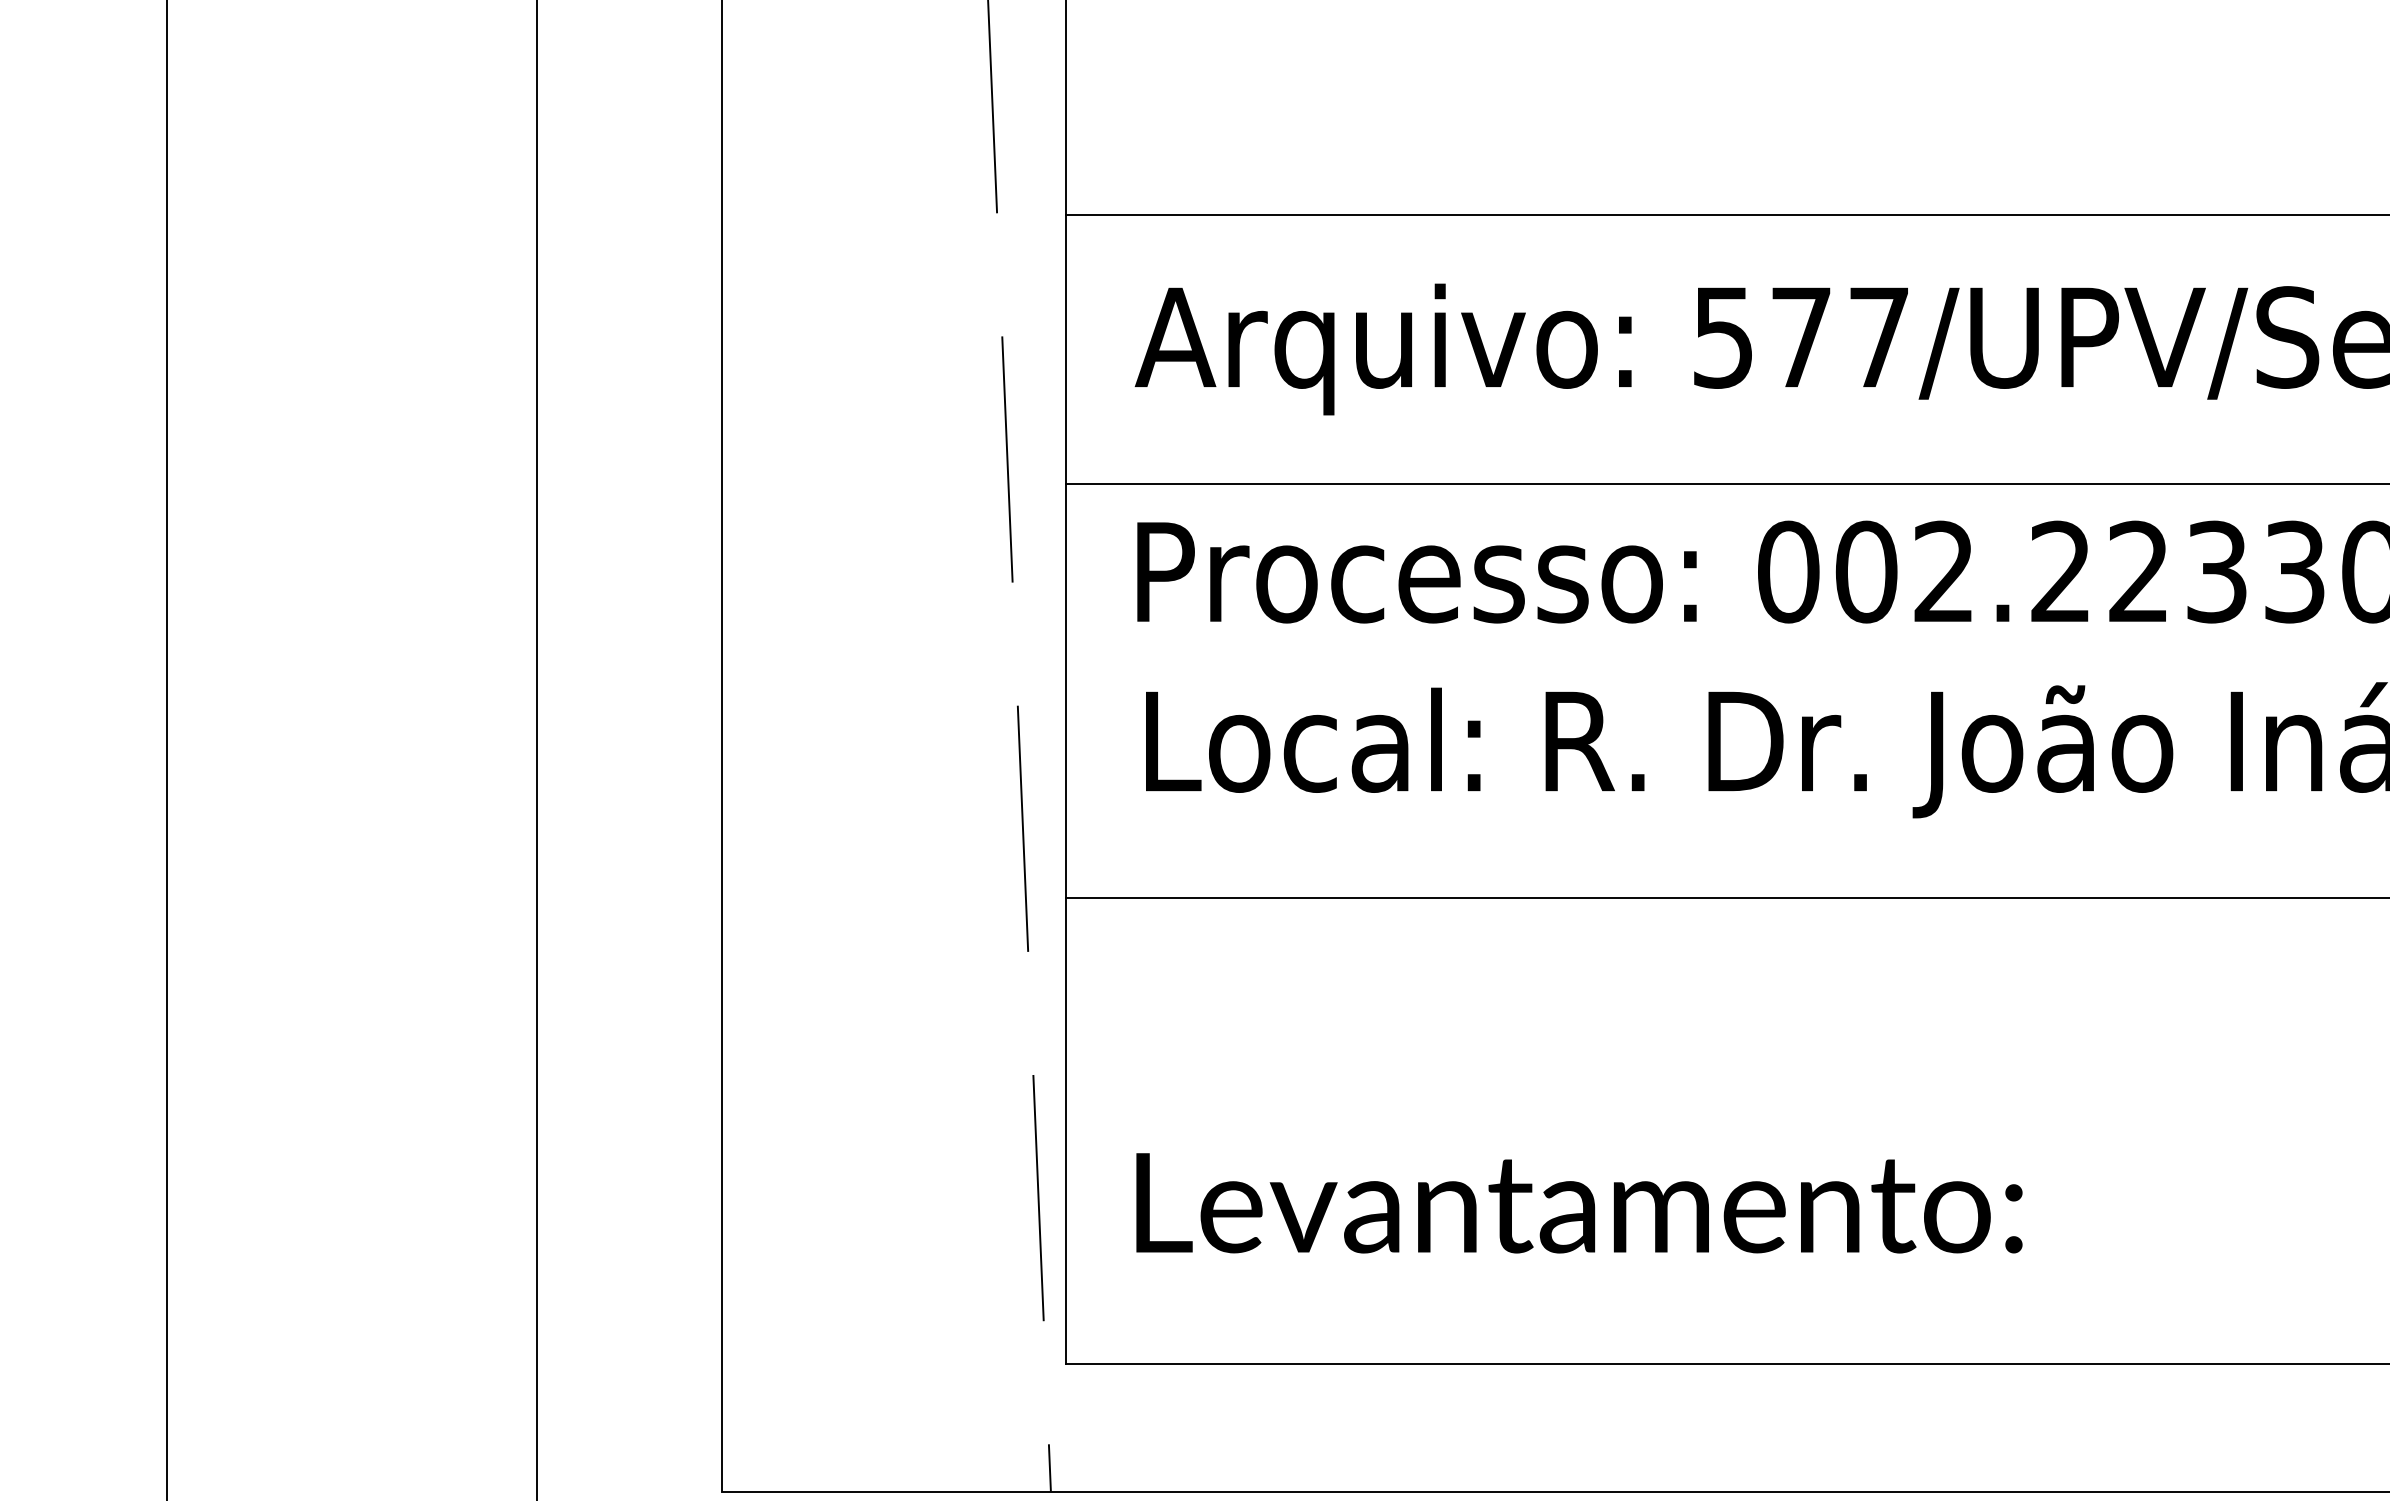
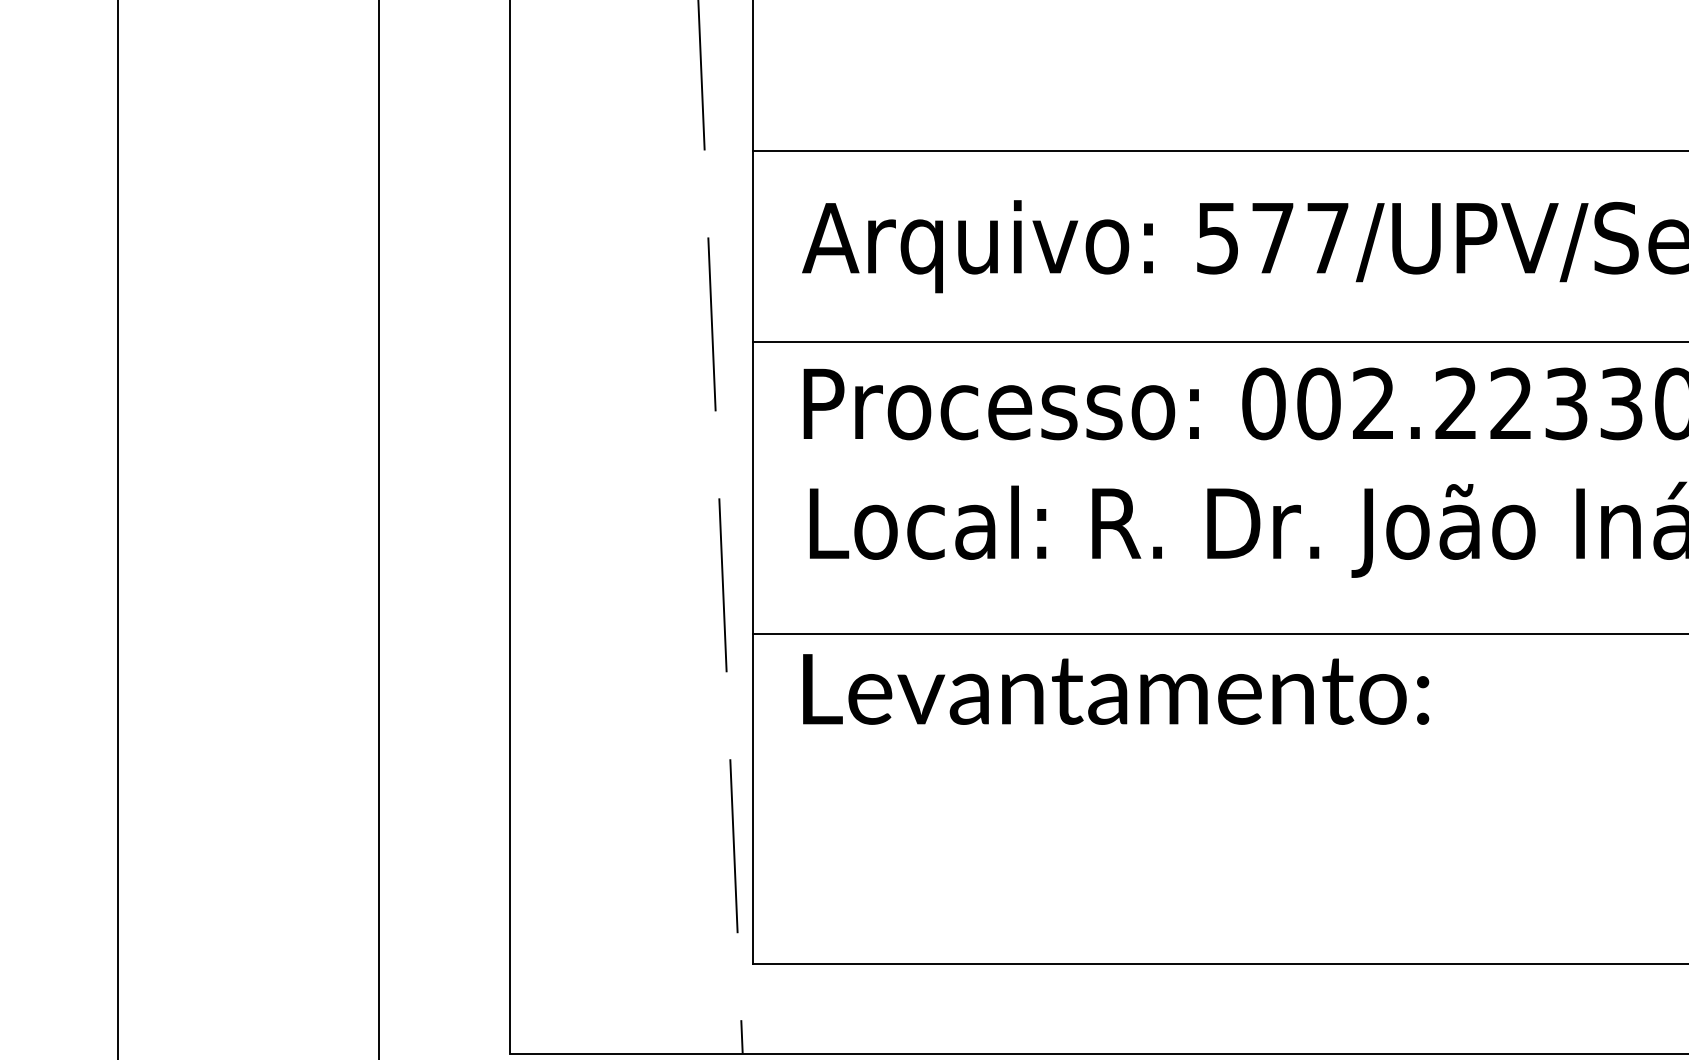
text: (1579, 1203) -> (1116, 689), moved

